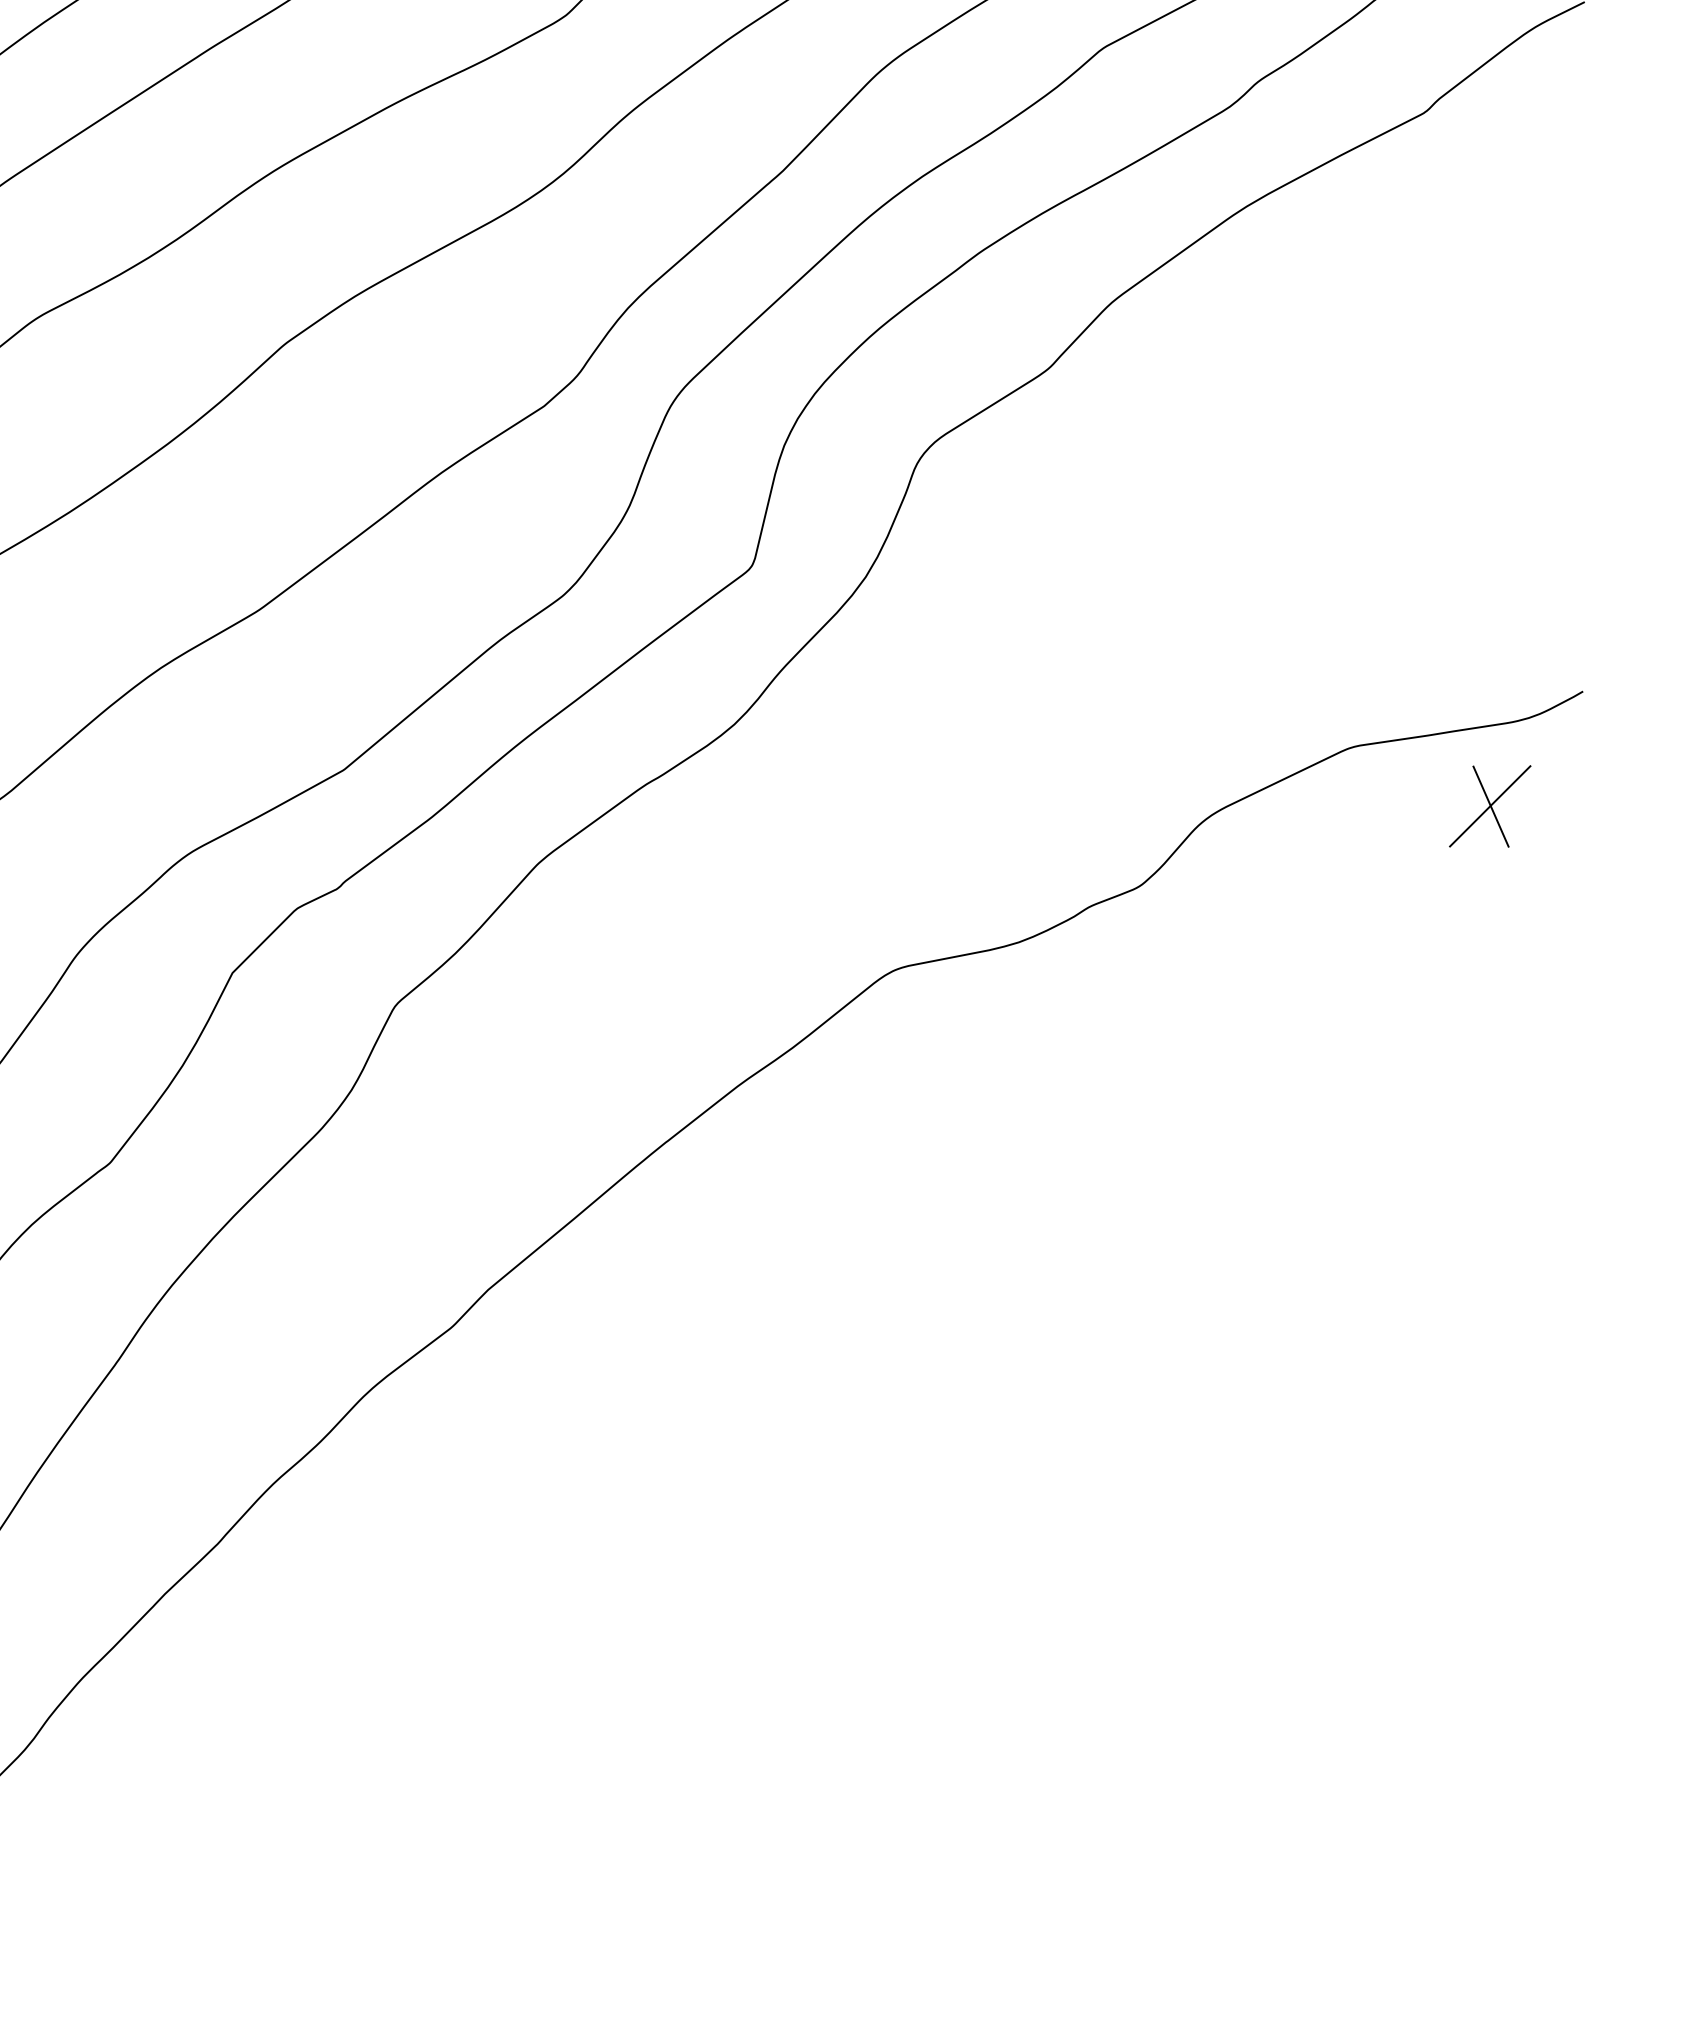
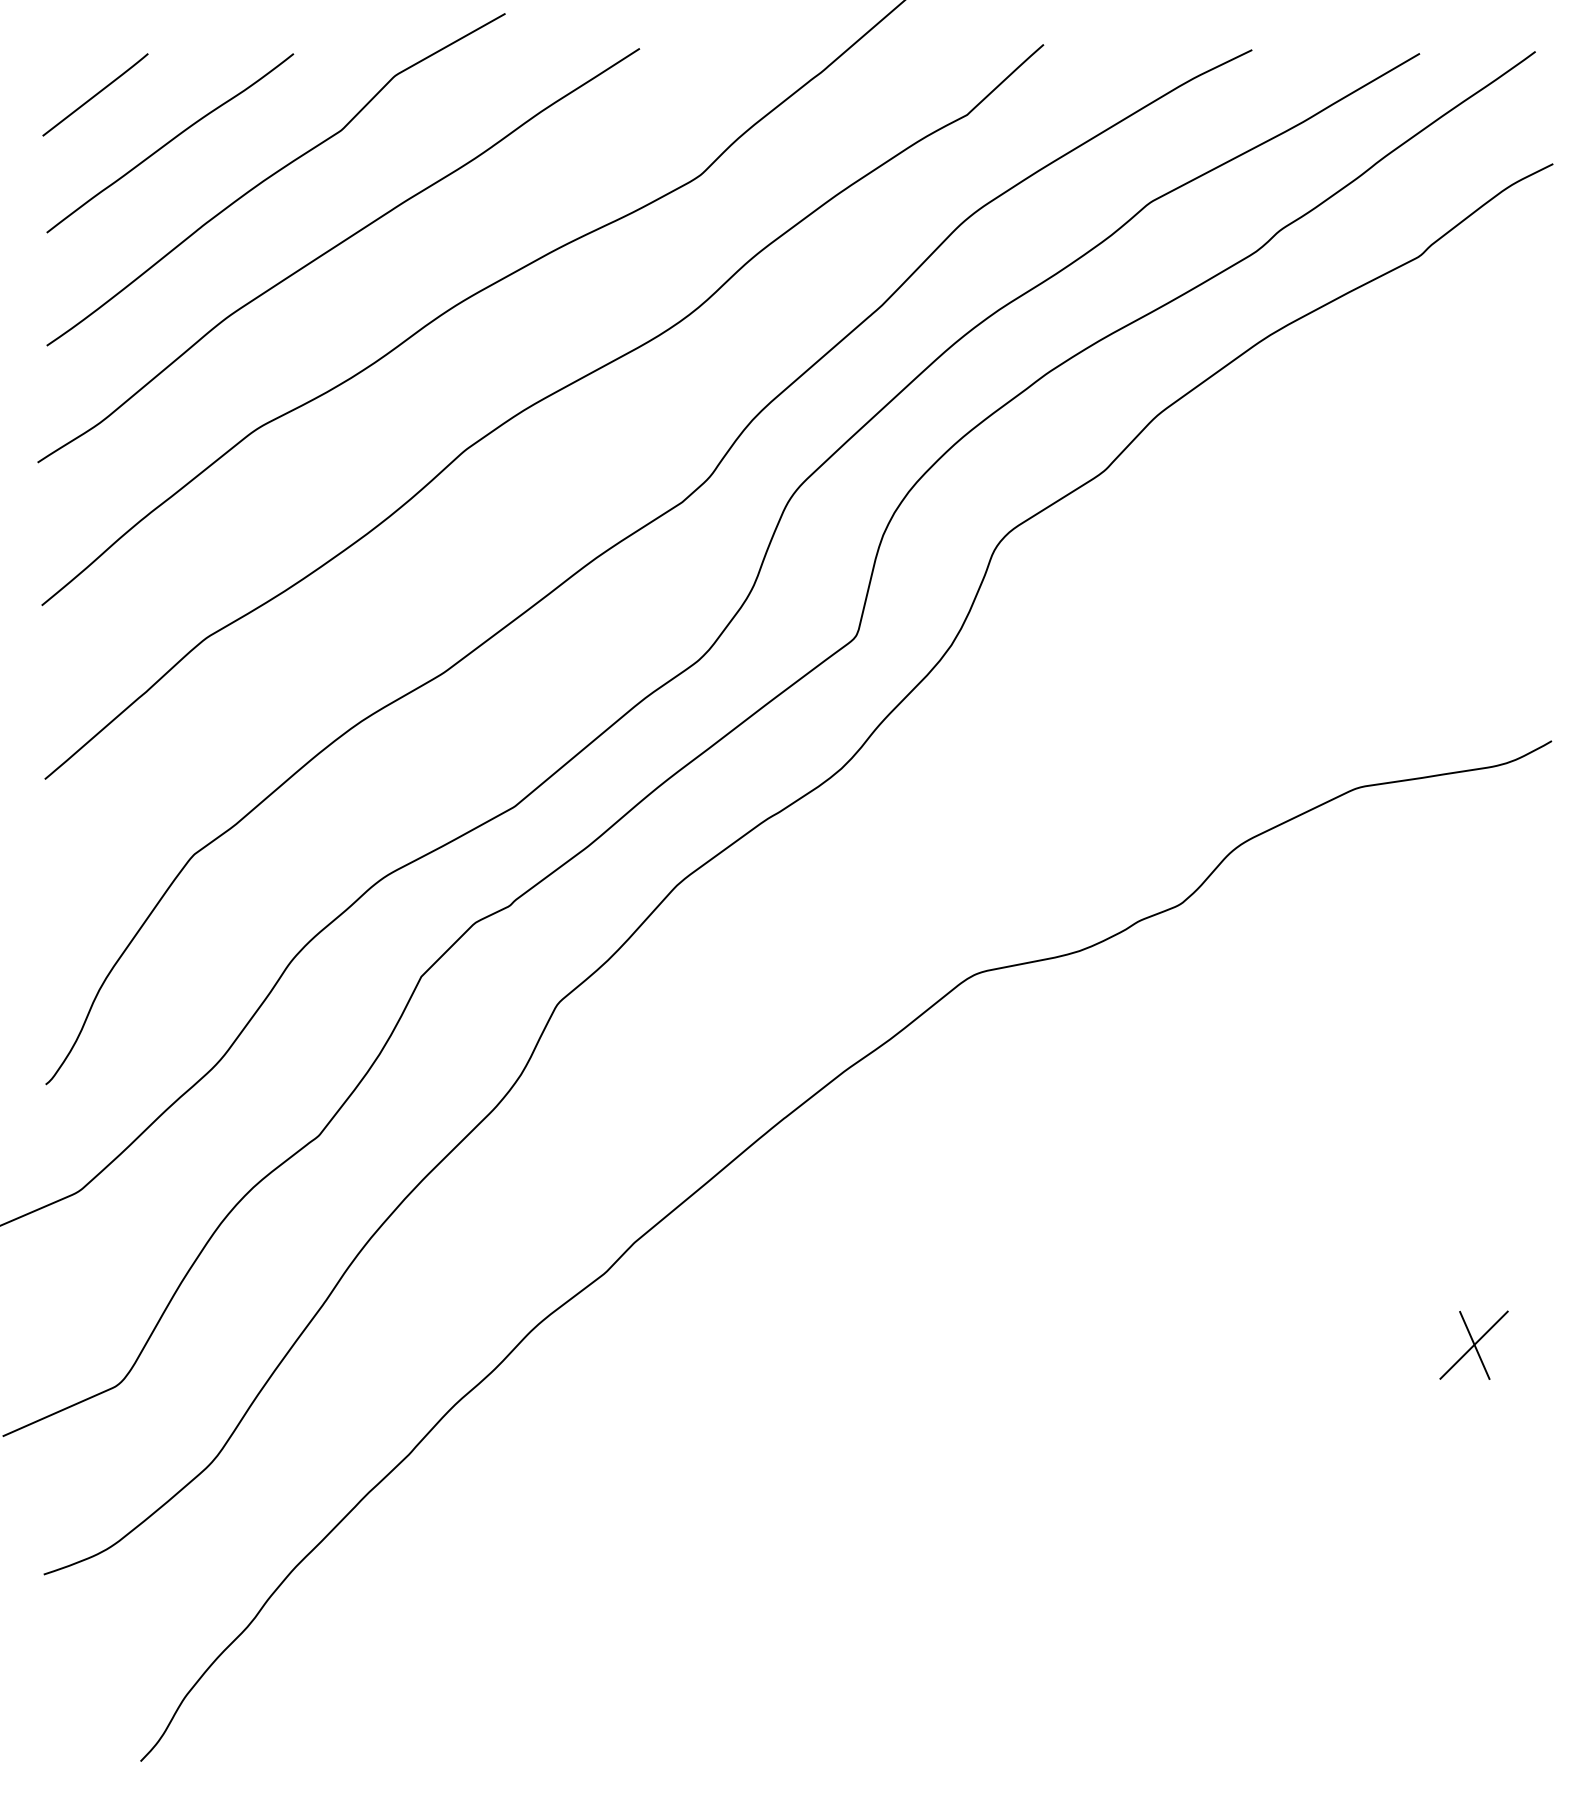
part: (1489, 805) -> (1473, 1344), moved

